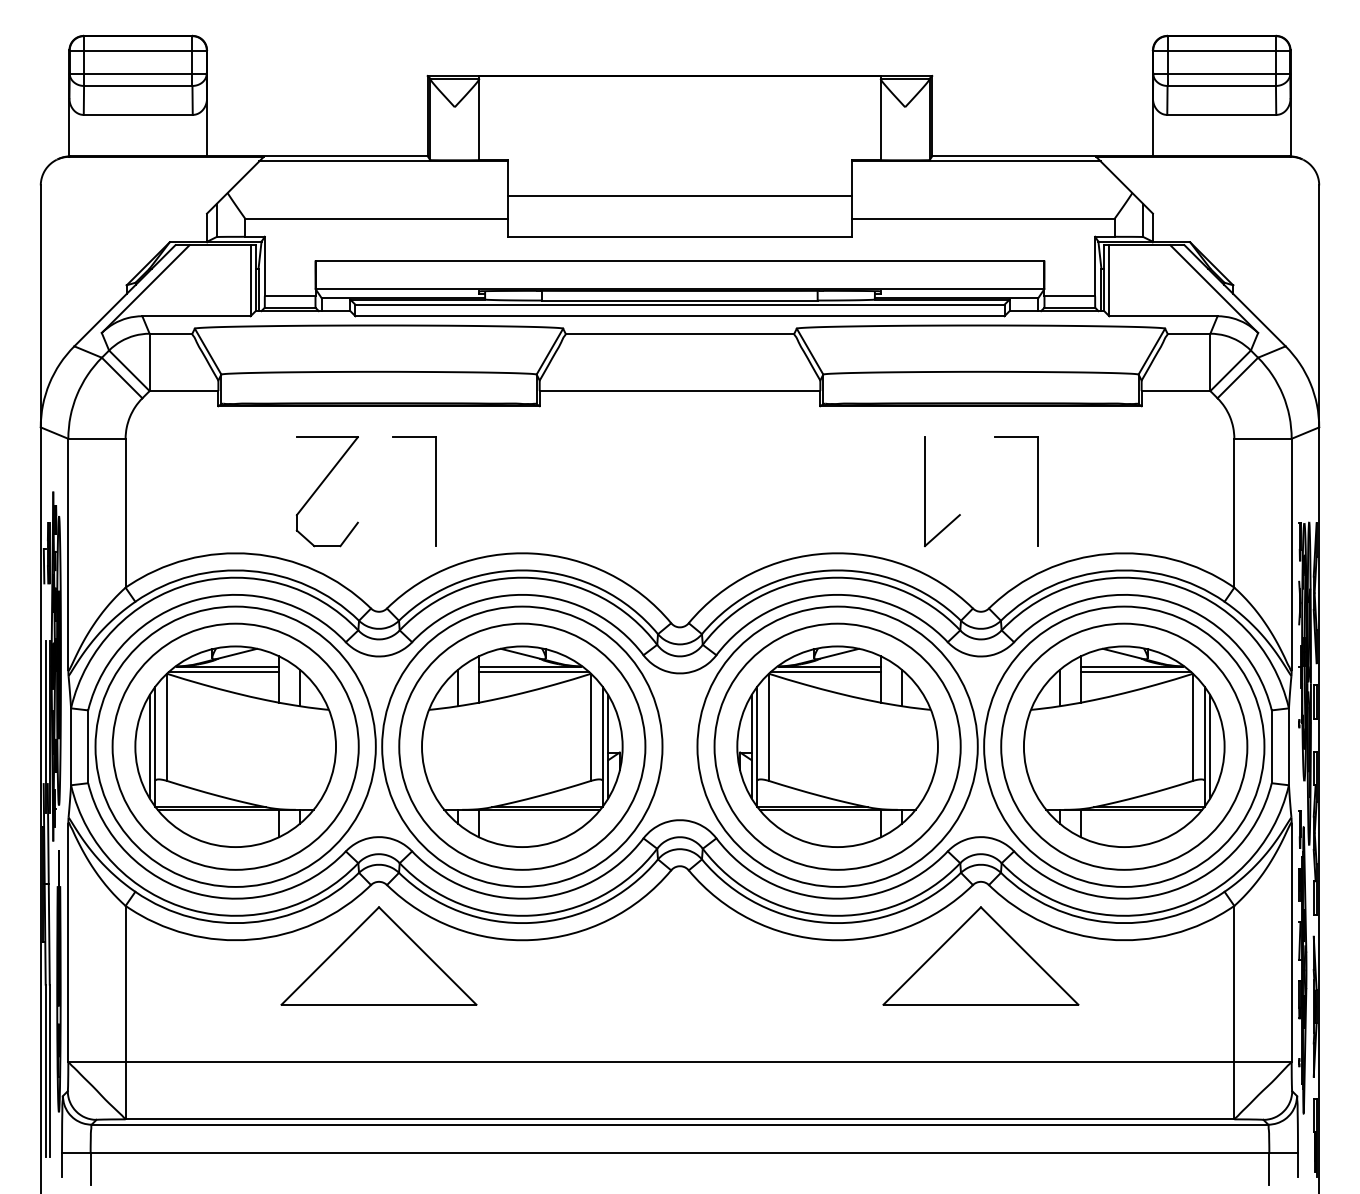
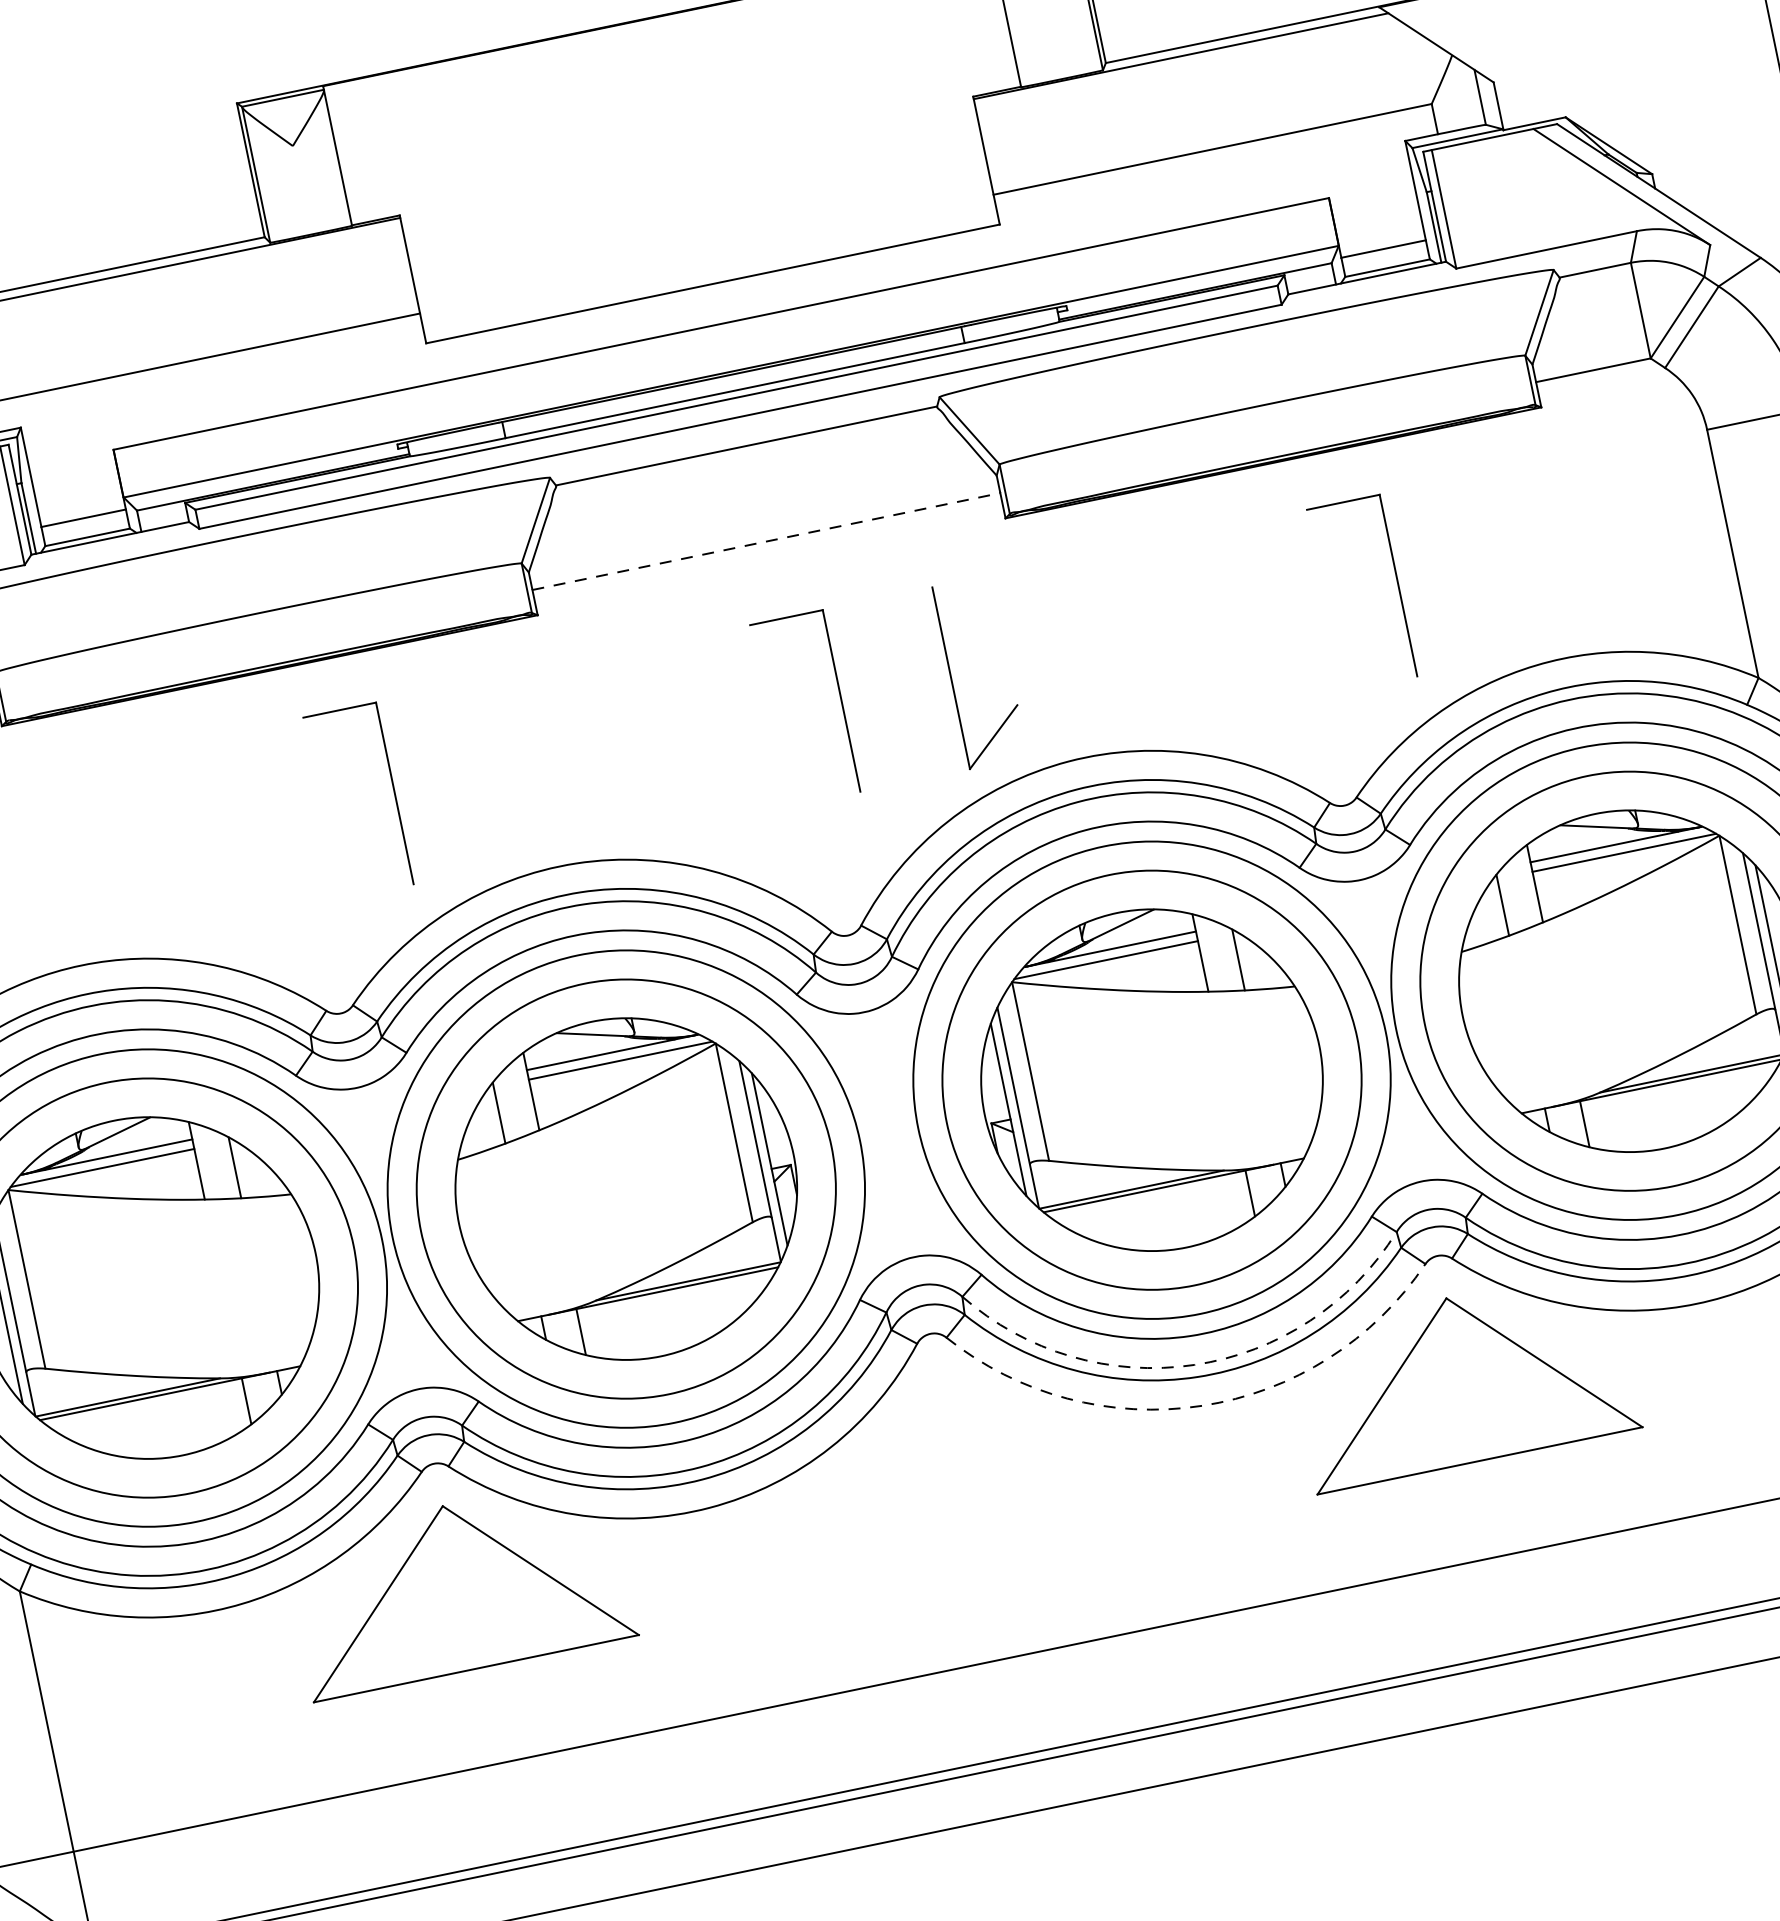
line: (679, 196) -> (698, 217), removed
line: (680, 391) -> (767, 542), solid -> dashed
part: (321, 485) -> (201, 822), removed
part: (703, 491) -> (840, 700), added
part: (925, 491) -> (951, 677), moved
arc: (828, 915) -> (1195, 1364), solid -> dashed
arc: (827, 940) -> (1202, 1406), solid -> dashed

